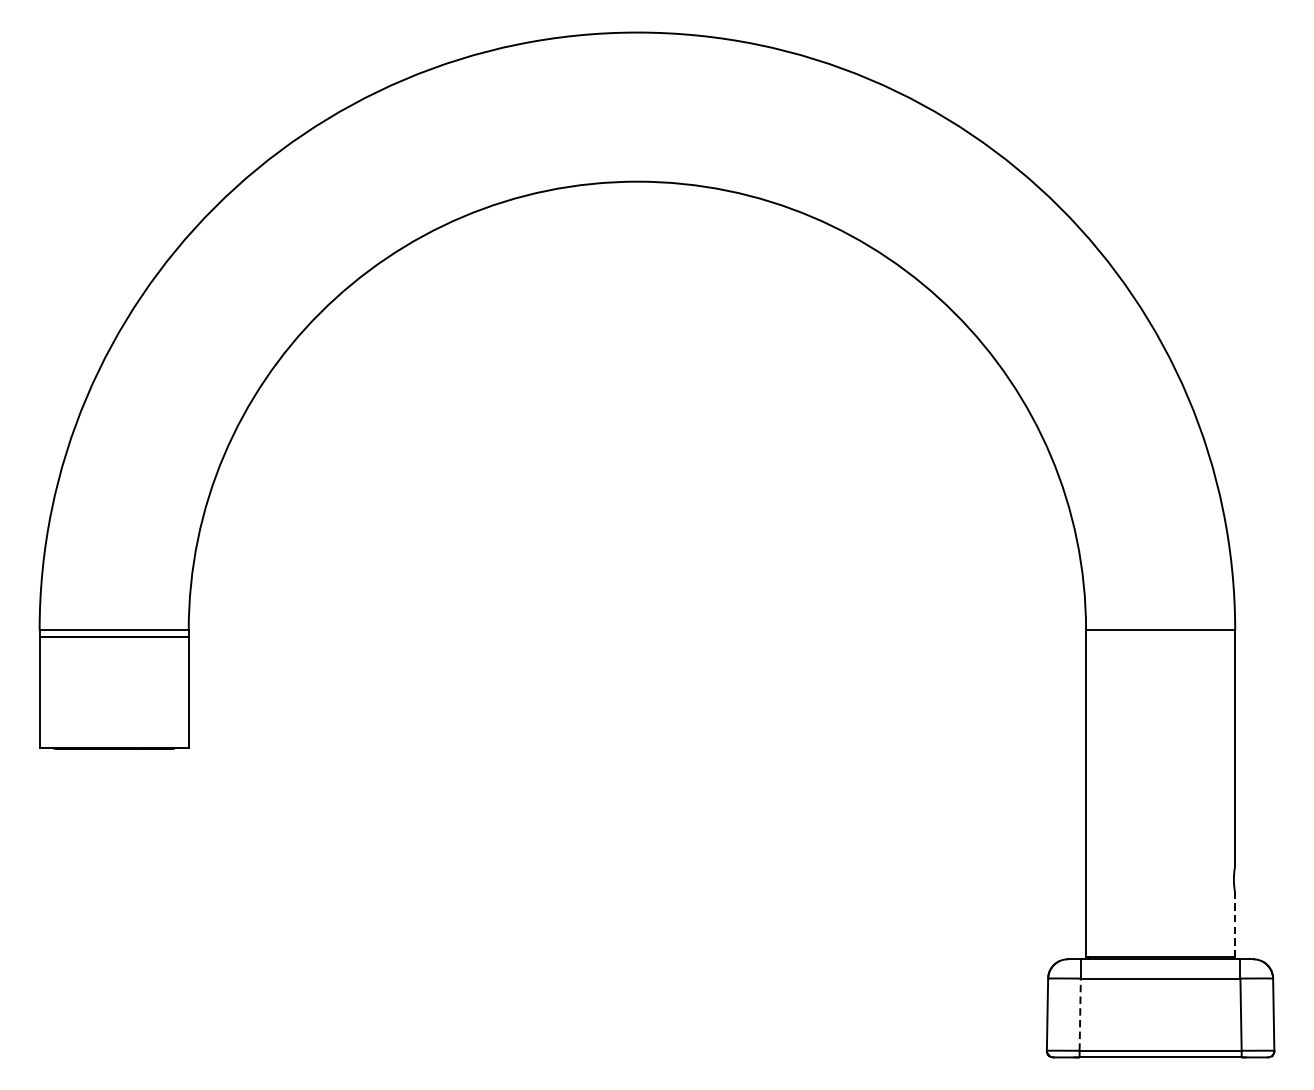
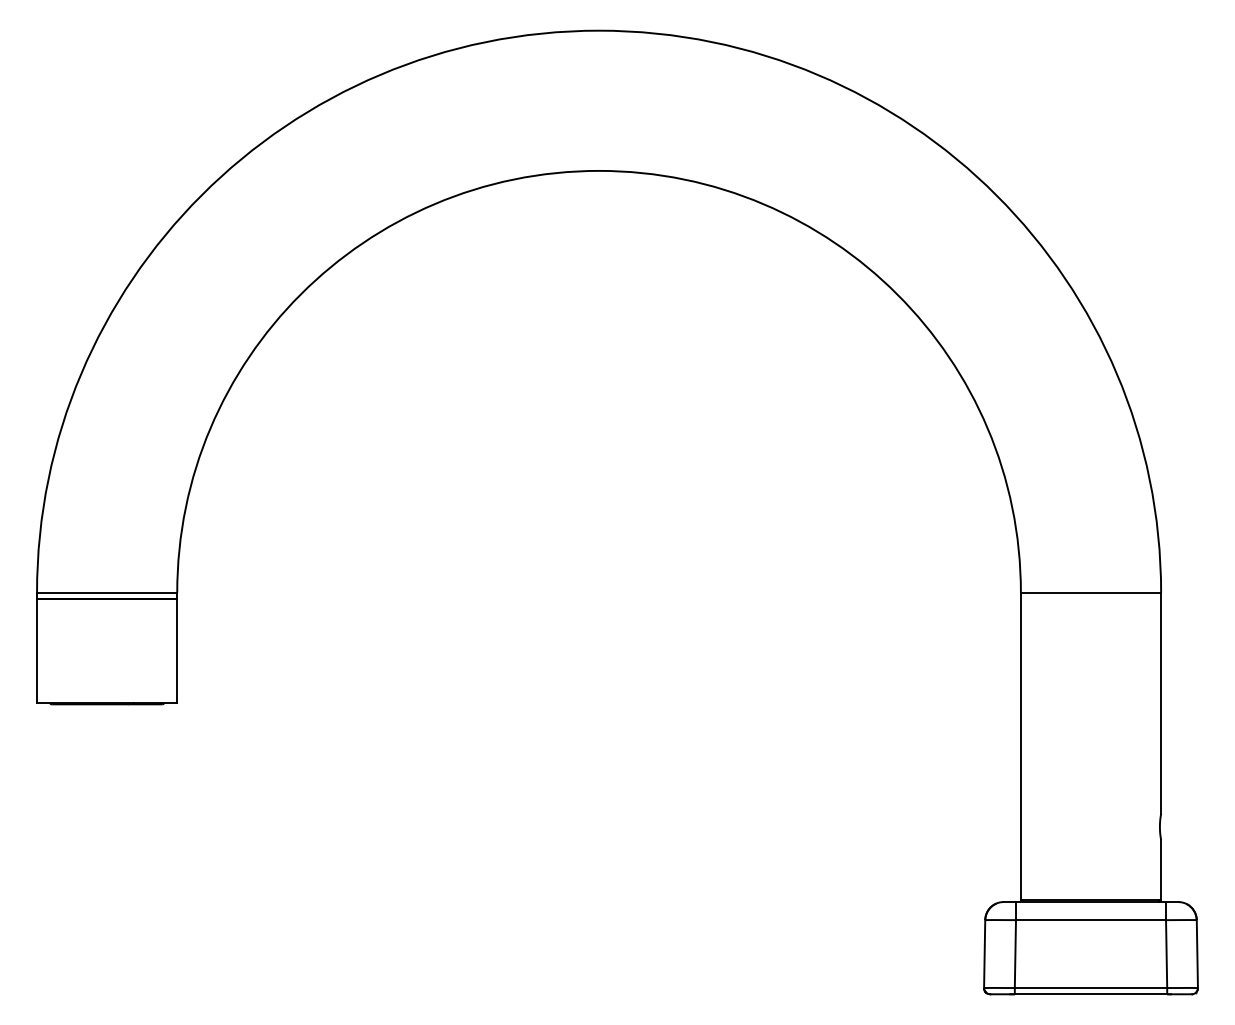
line: (1235, 924) -> (1161, 869), dashed -> solid
line: (1080, 1015) -> (1015, 954), dashed -> solid

